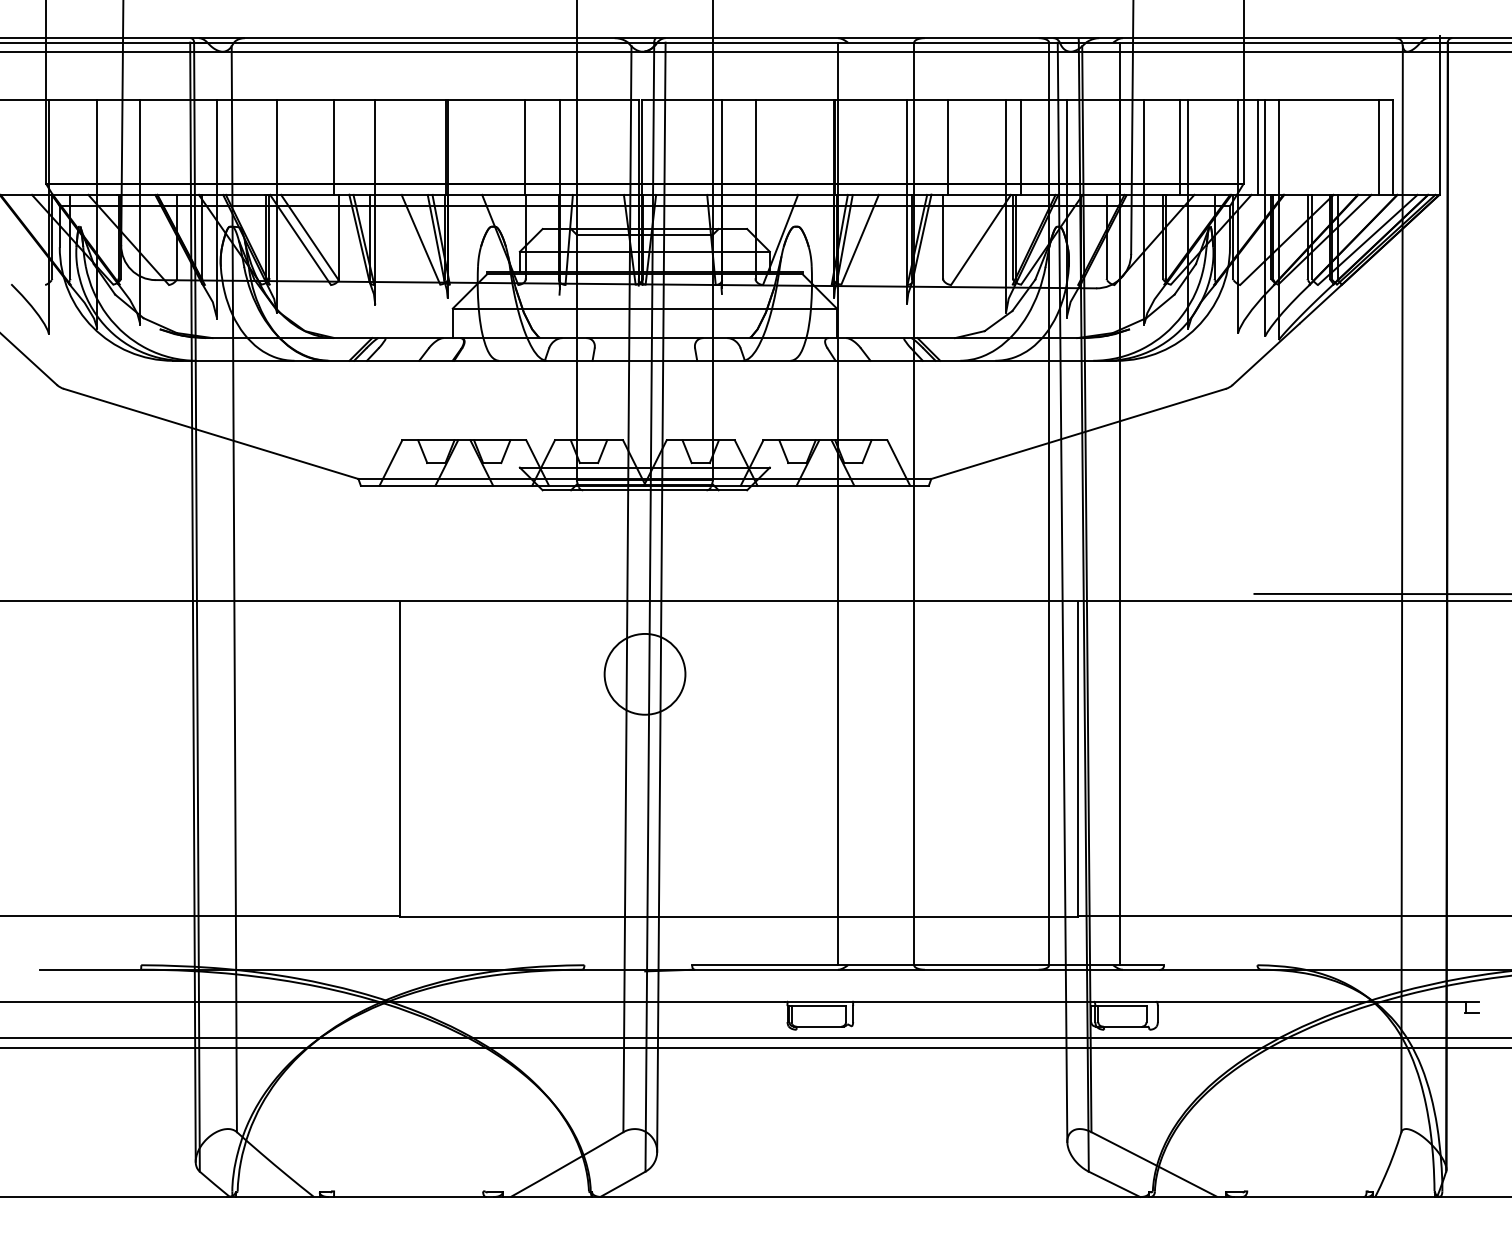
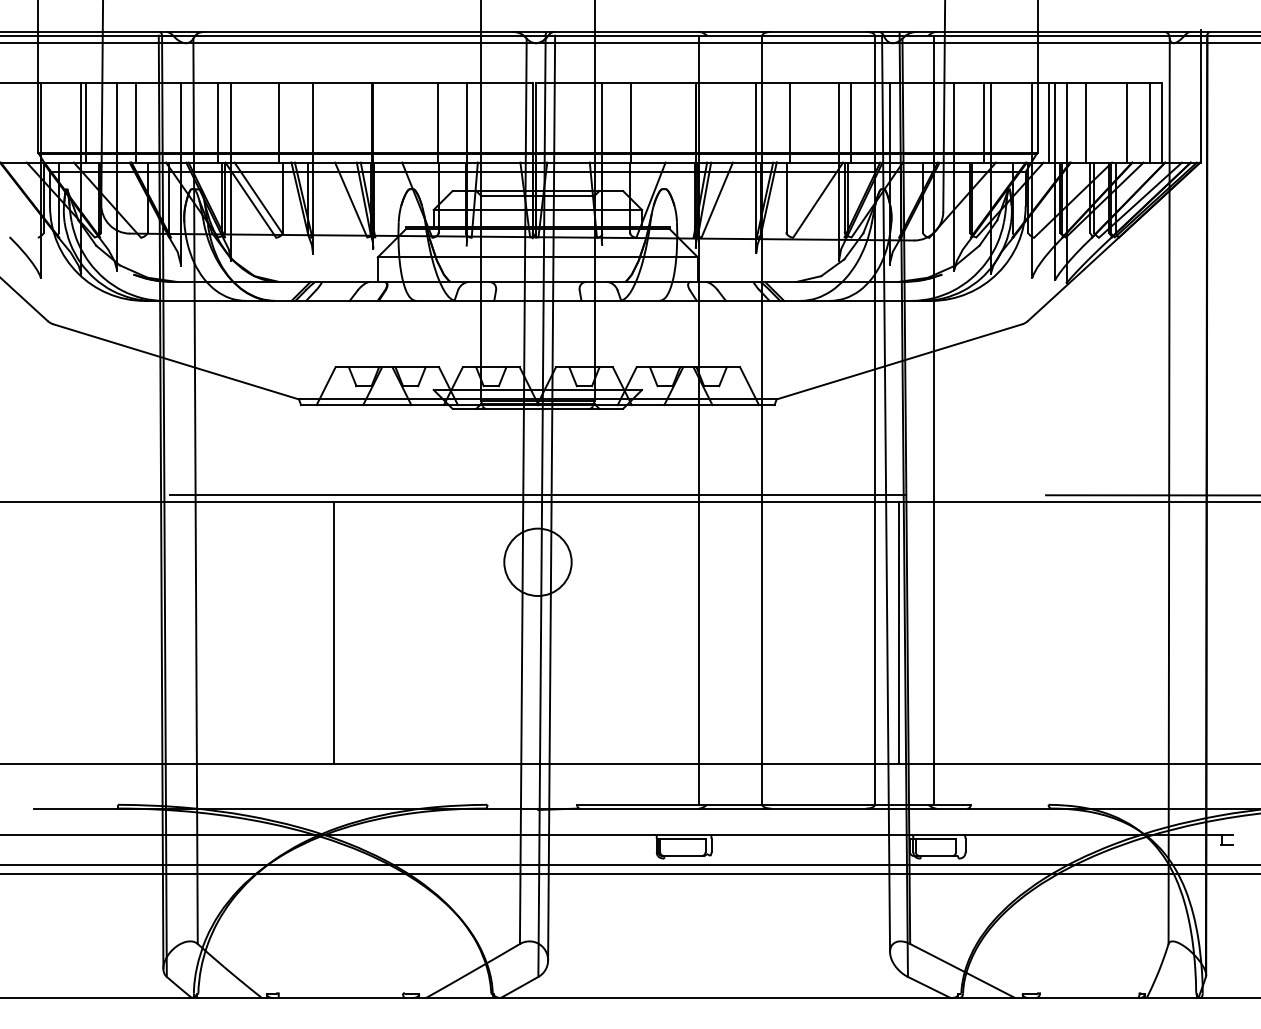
line: (103, 146) -> (86, 122), added
line: (163, 146) -> (136, 122), added
line: (261, 146) -> (218, 122), added
line: (1301, 146) -> (1085, 122), added
line: (1351, 146) -> (1126, 122), added
line: (644, 593) -> (537, 494), added

